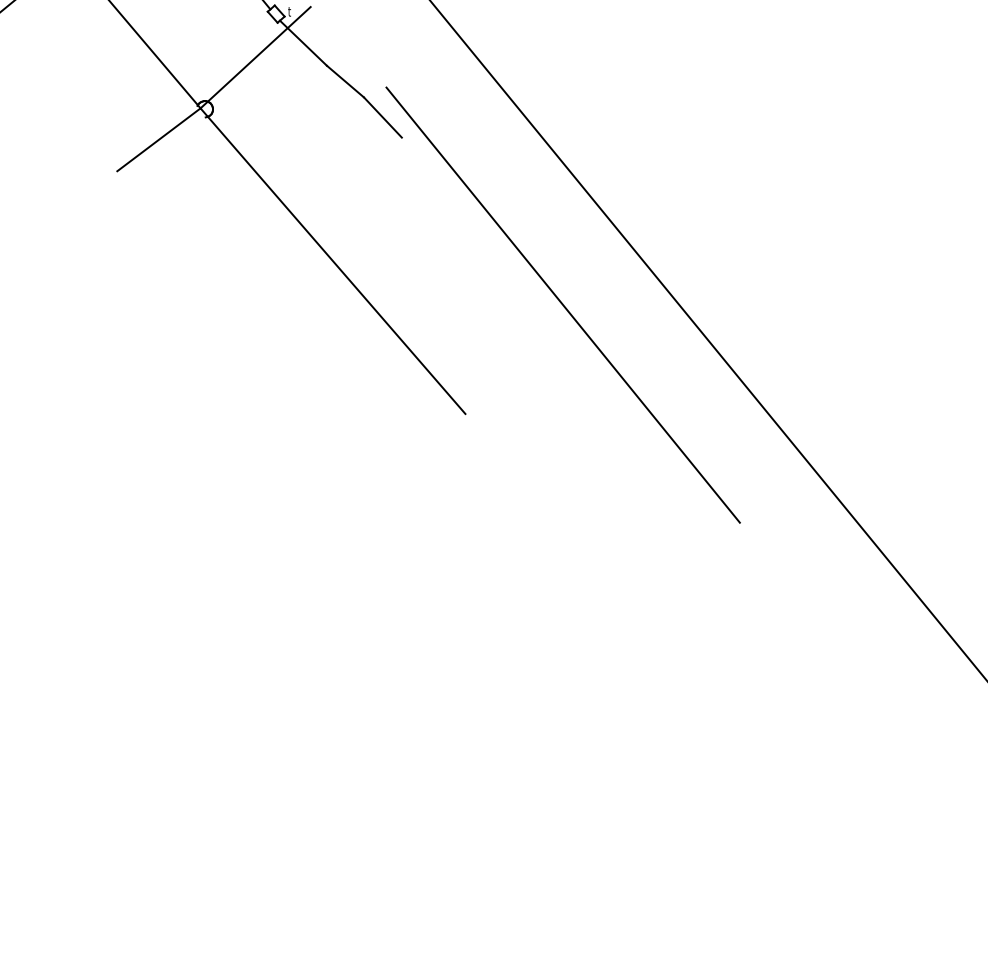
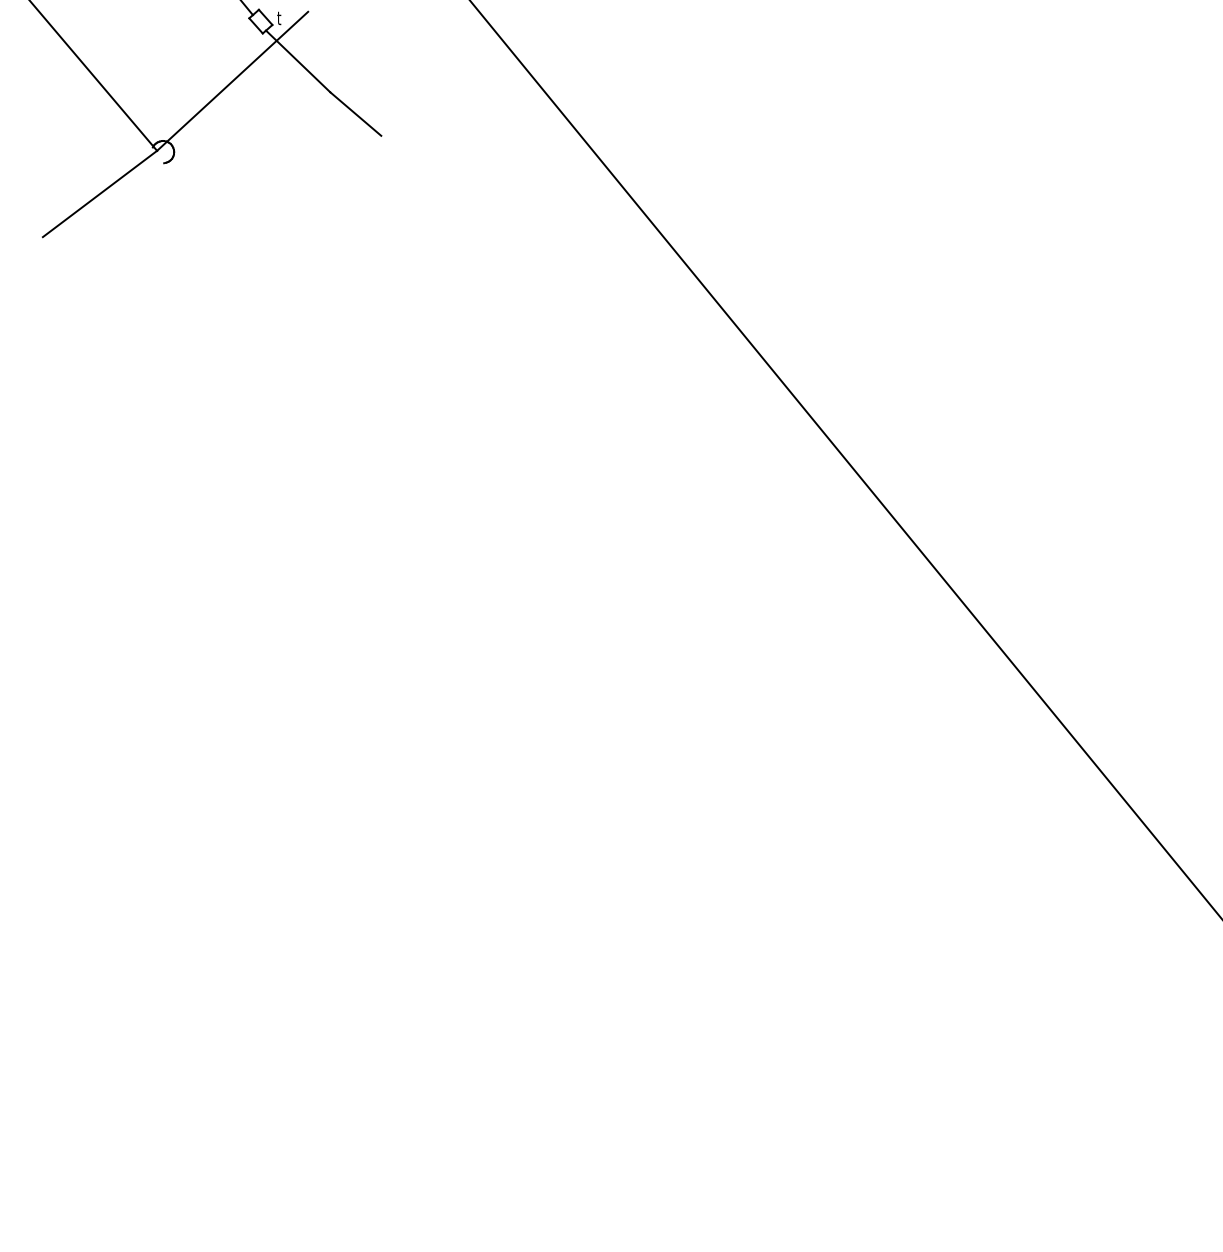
line: (382, 117) -> (406, 163), removed
line: (332, 260) -> (338, 359), removed
line: (562, 304) -> (653, 419), removed

